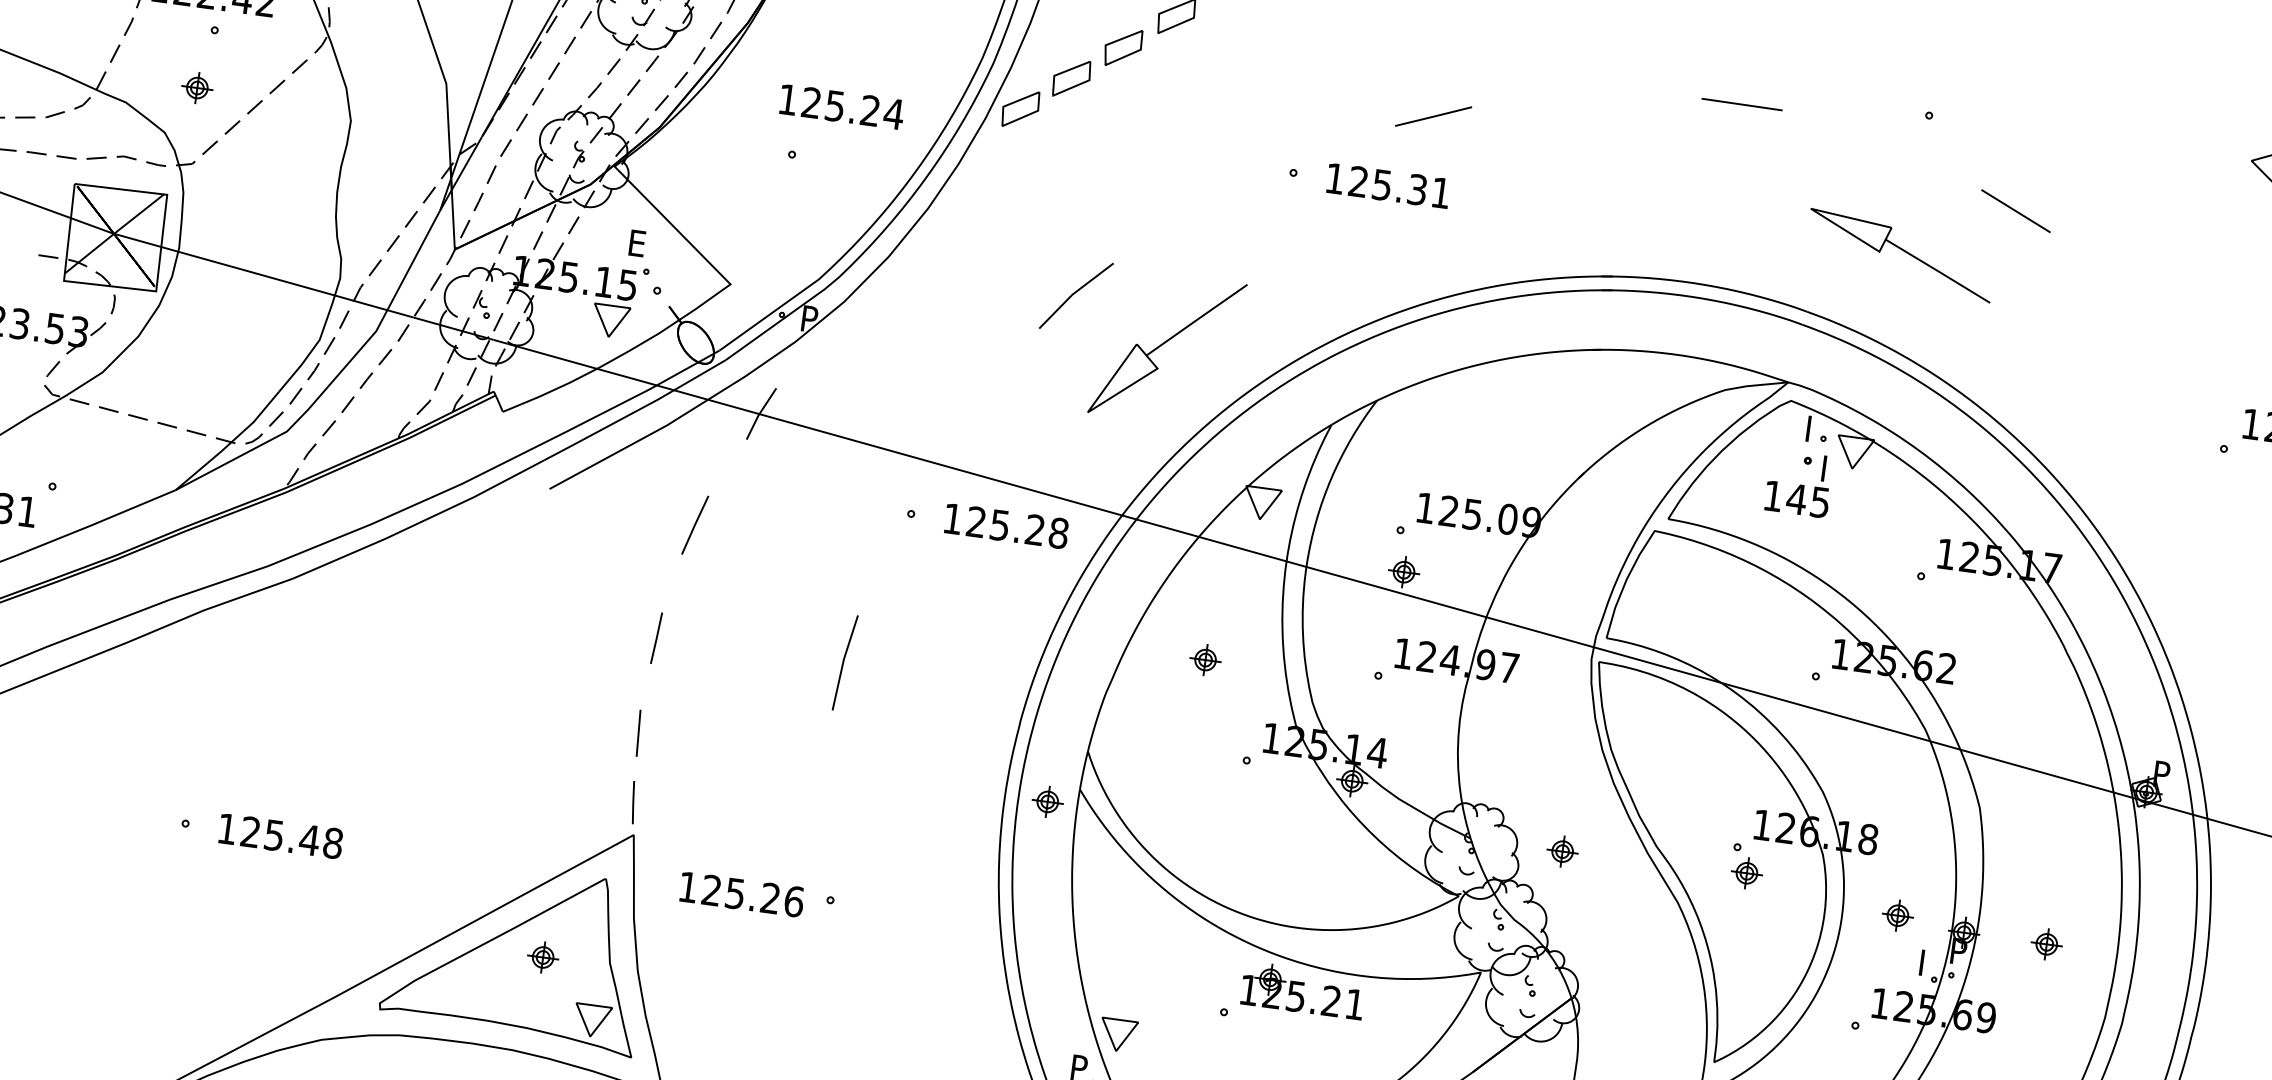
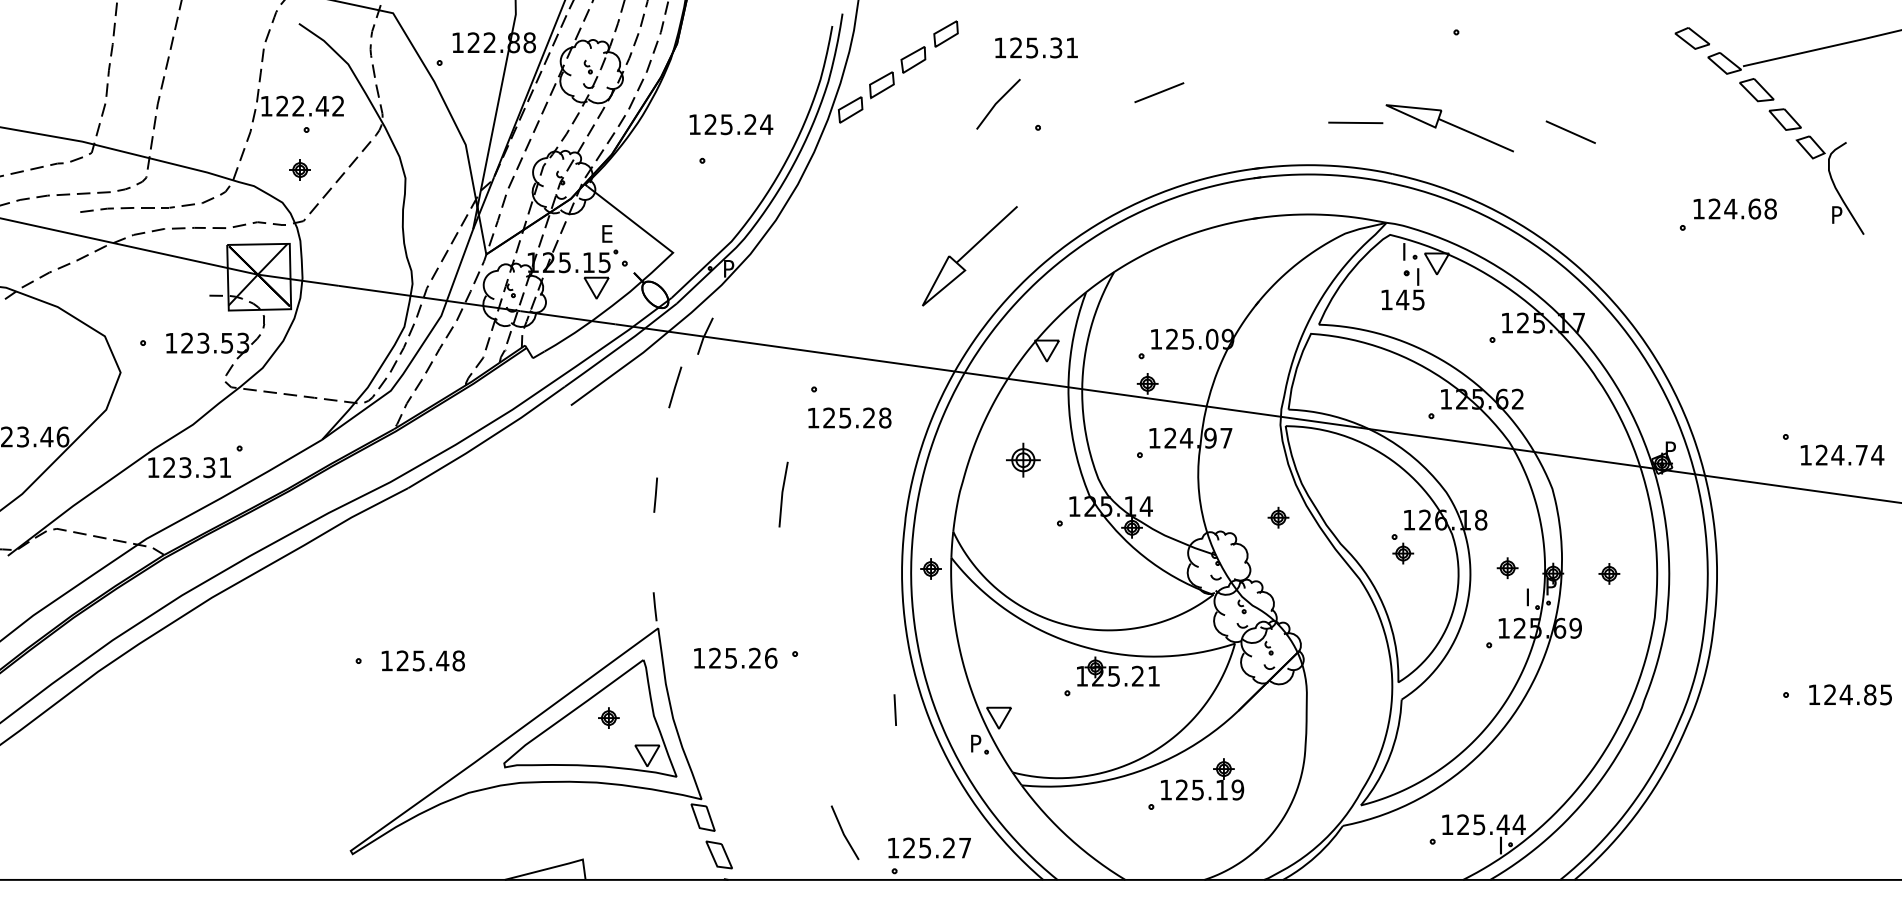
line: (1741, 103) -> (1355, 122), moved
line: (1433, 116) -> (1159, 92), moved
text: (1388, 185) -> (1036, 47), moved
line: (2015, 209) -> (1570, 131), moved
line: (1076, 293) -> (998, 102), moved
line: (695, 525) -> (675, 387), moved
text: (1006, 525) -> (849, 417), moved
part: (1205, 660) -> (1023, 460), size x1.6
line: (637, 732) -> (894, 709), moved
part: (1562, 851) -> (1278, 517), moved

